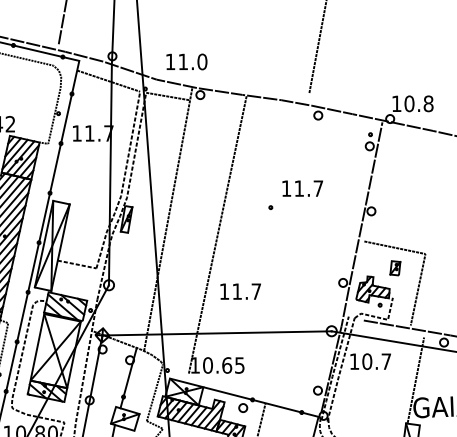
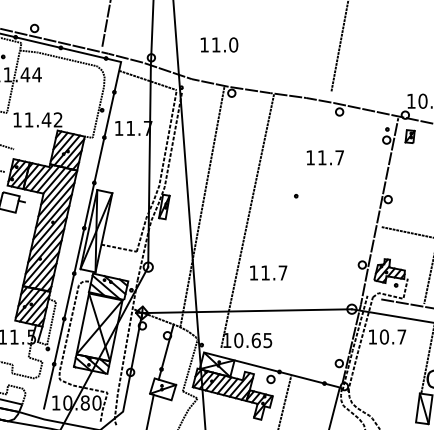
text: (186, 61) -> (219, 44), moved
line: (168, 96) -> (202, 94), removed
text: (301, 188) -> (324, 157), moved
part: (394, 268) -> (409, 136), moved

